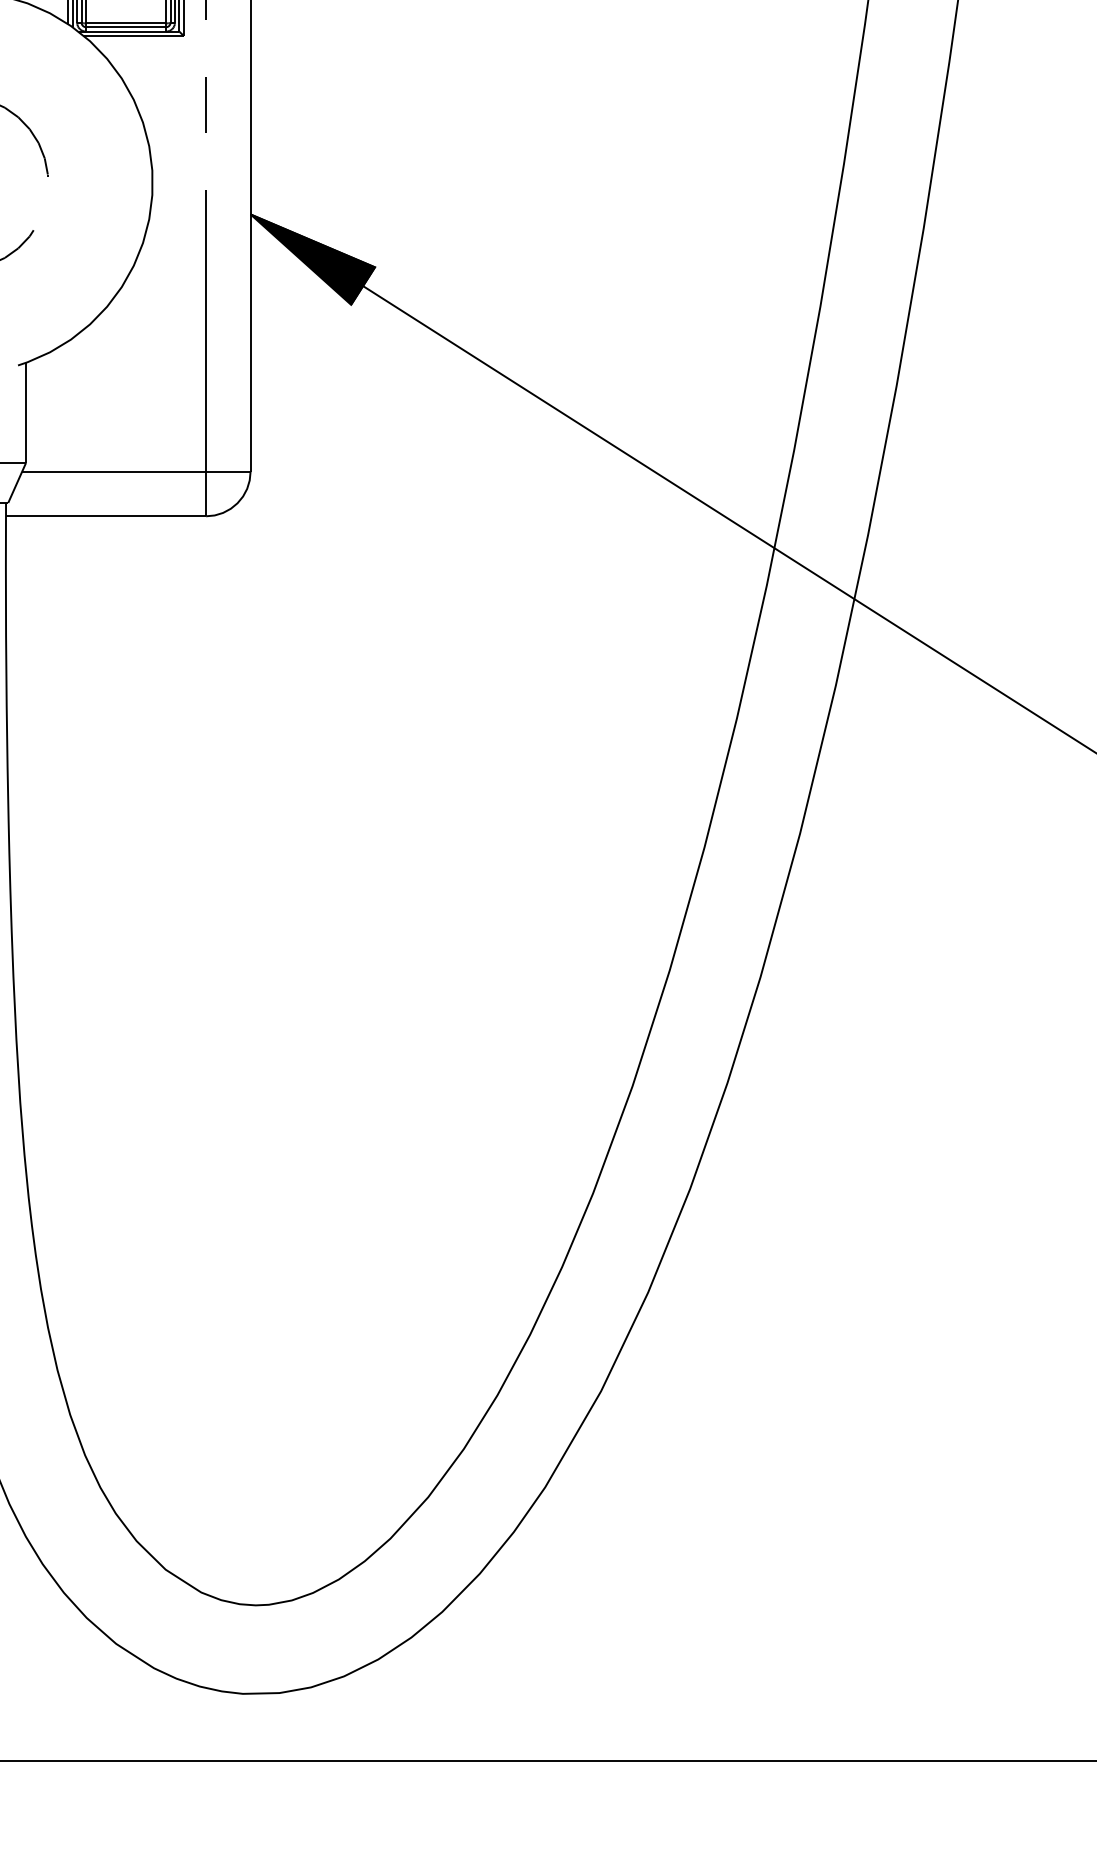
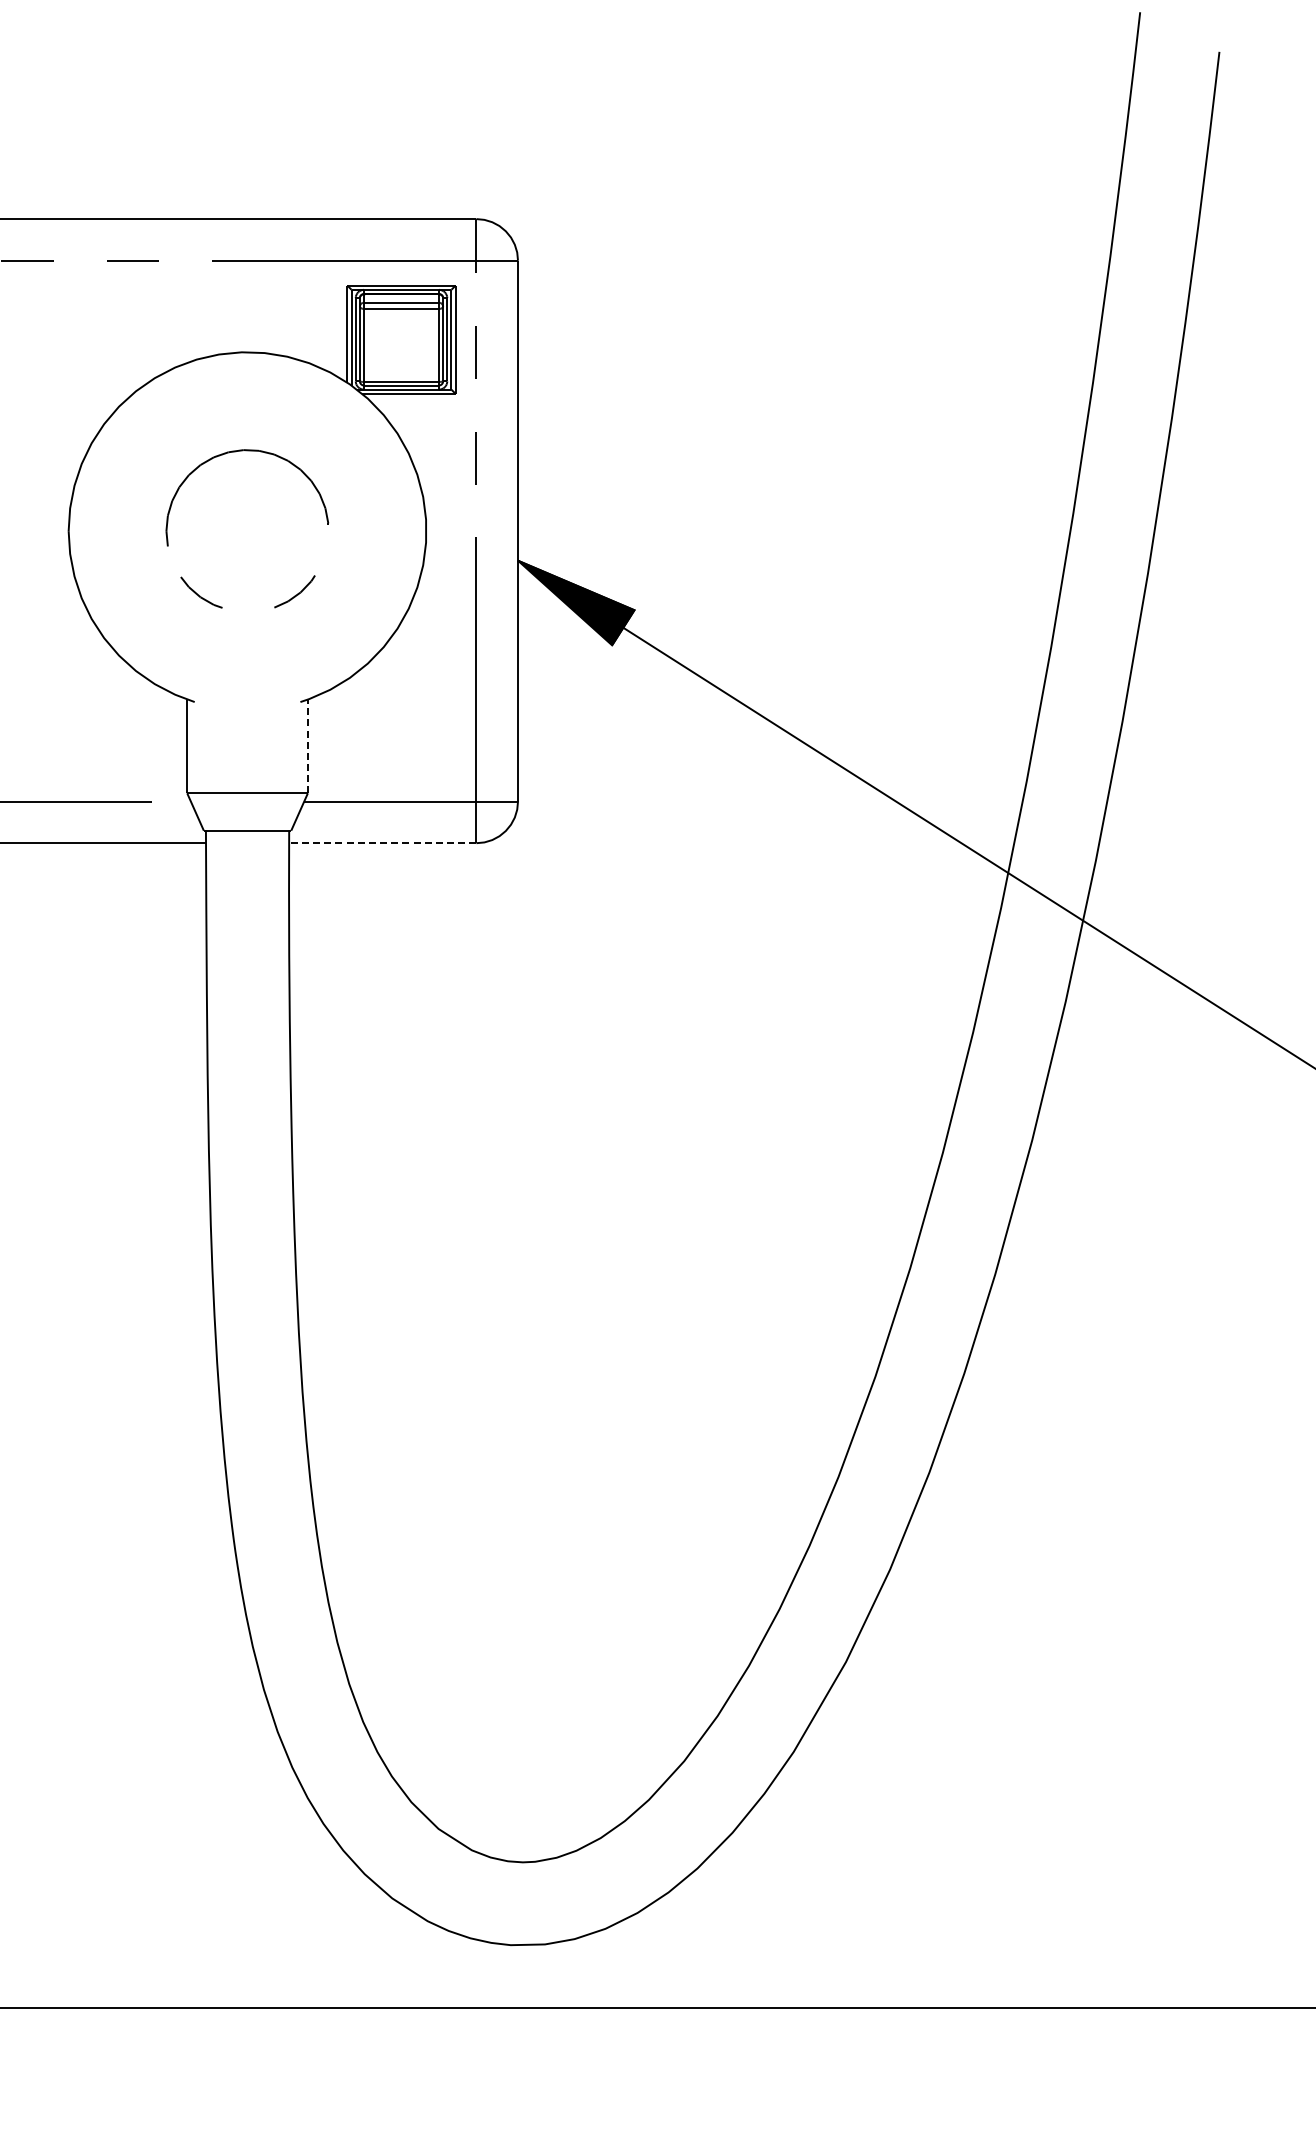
line: (25, 412) -> (307, 746), solid -> dashed
line: (105, 516) -> (382, 843), solid -> dashed

